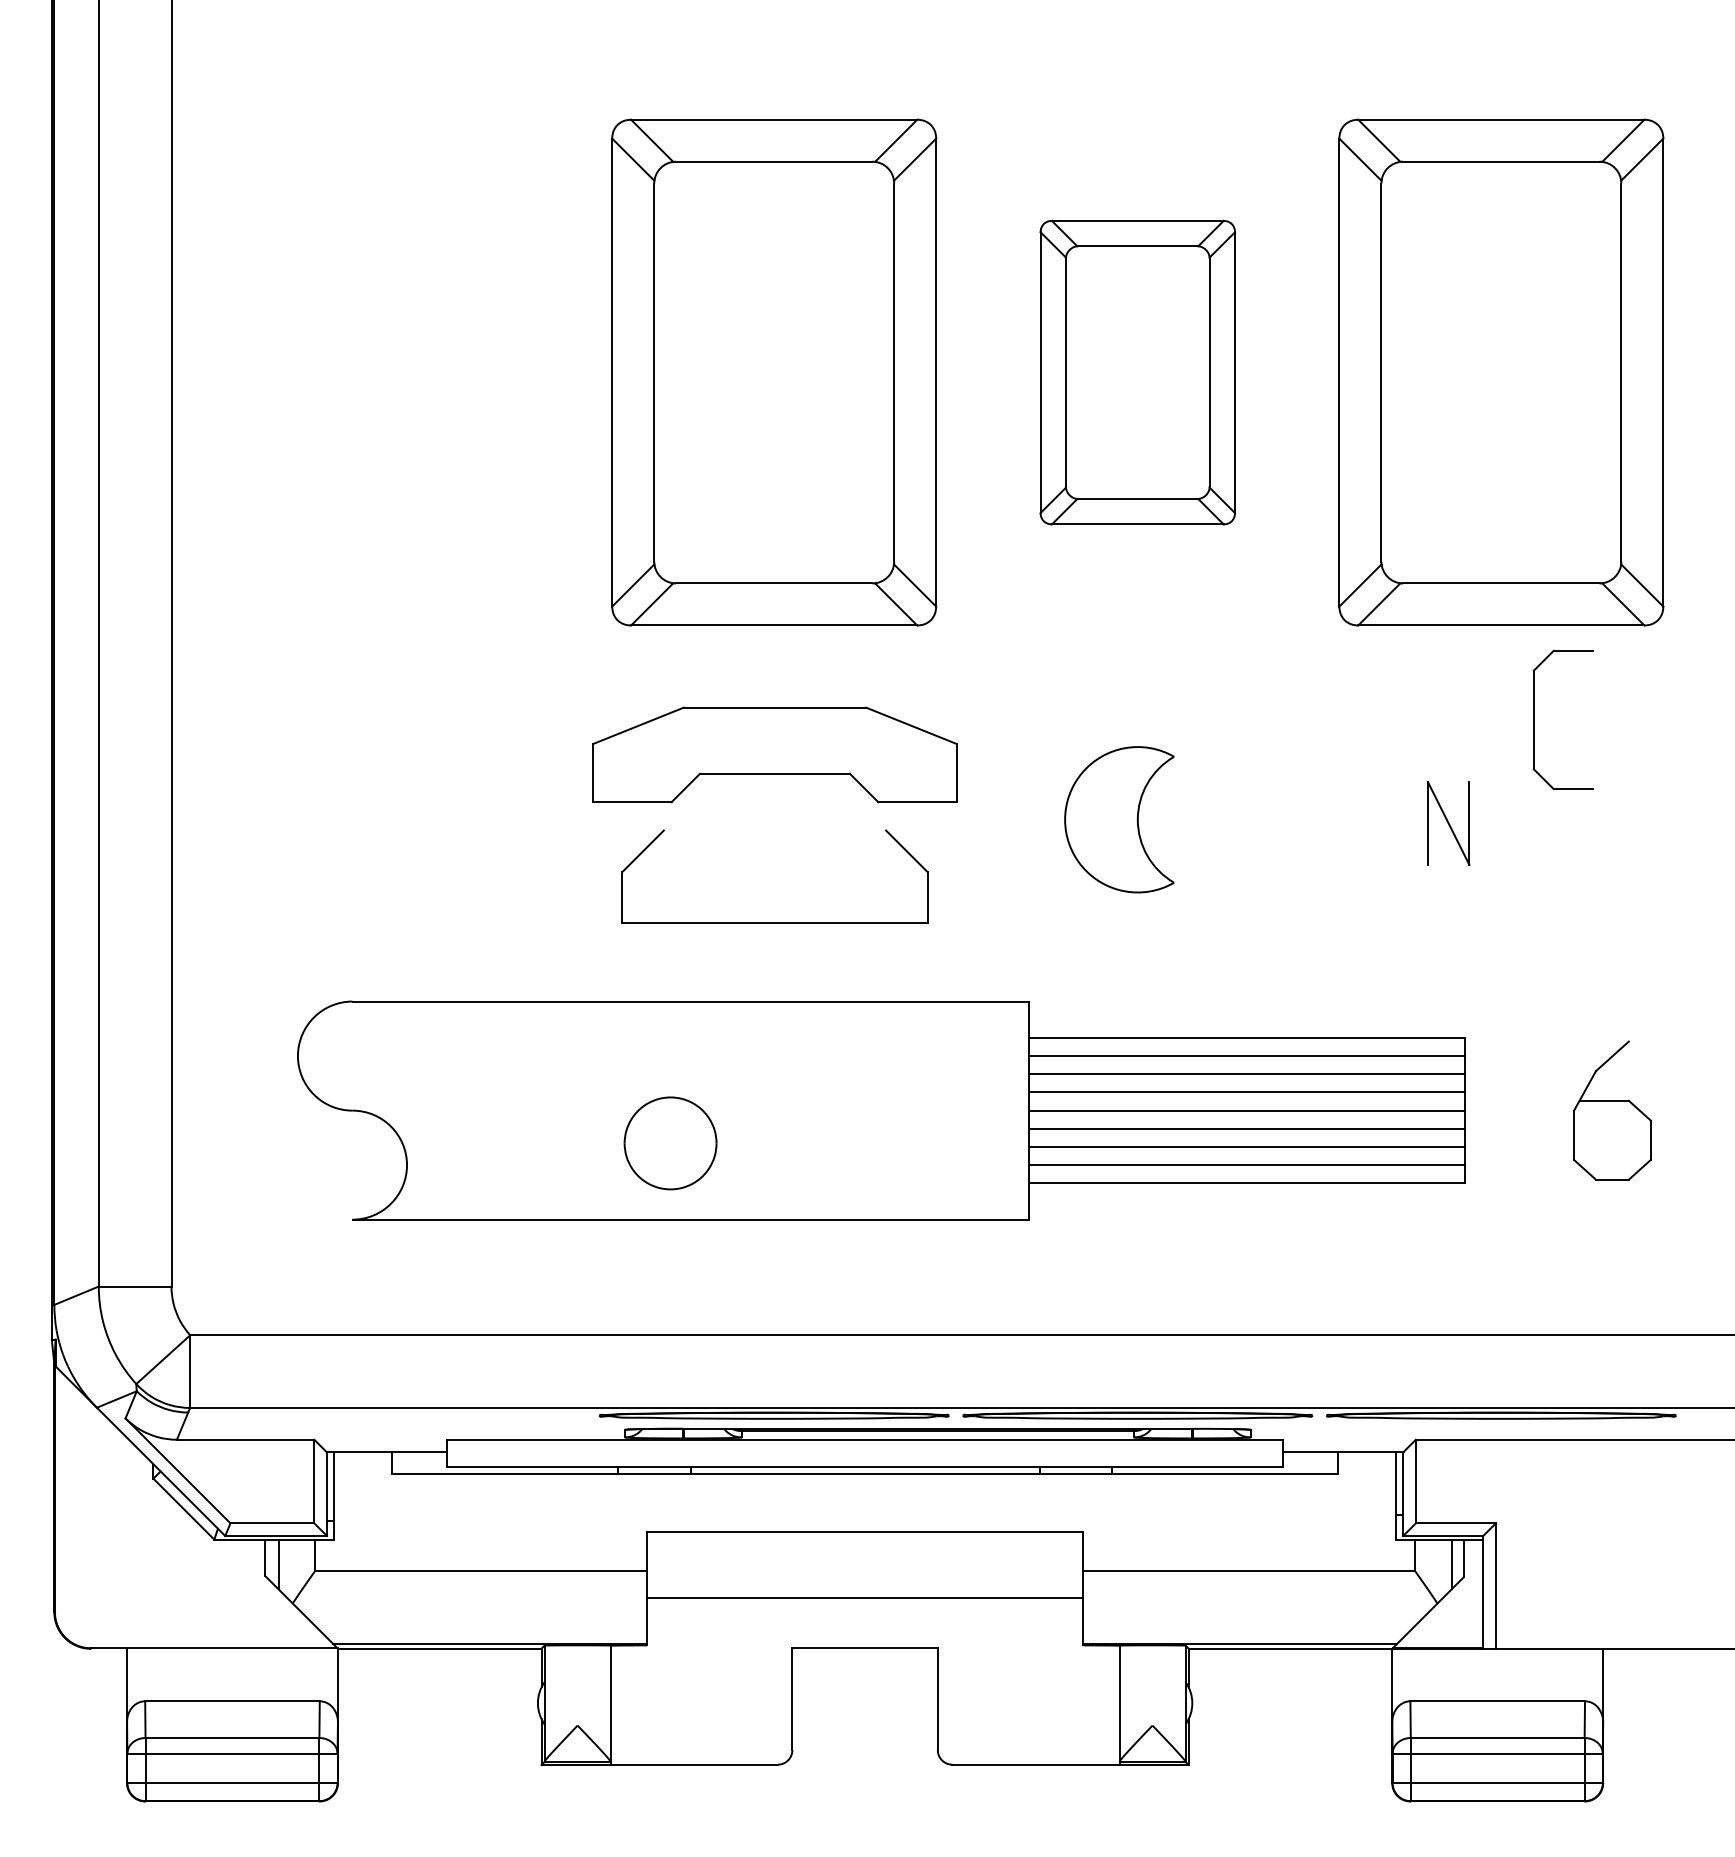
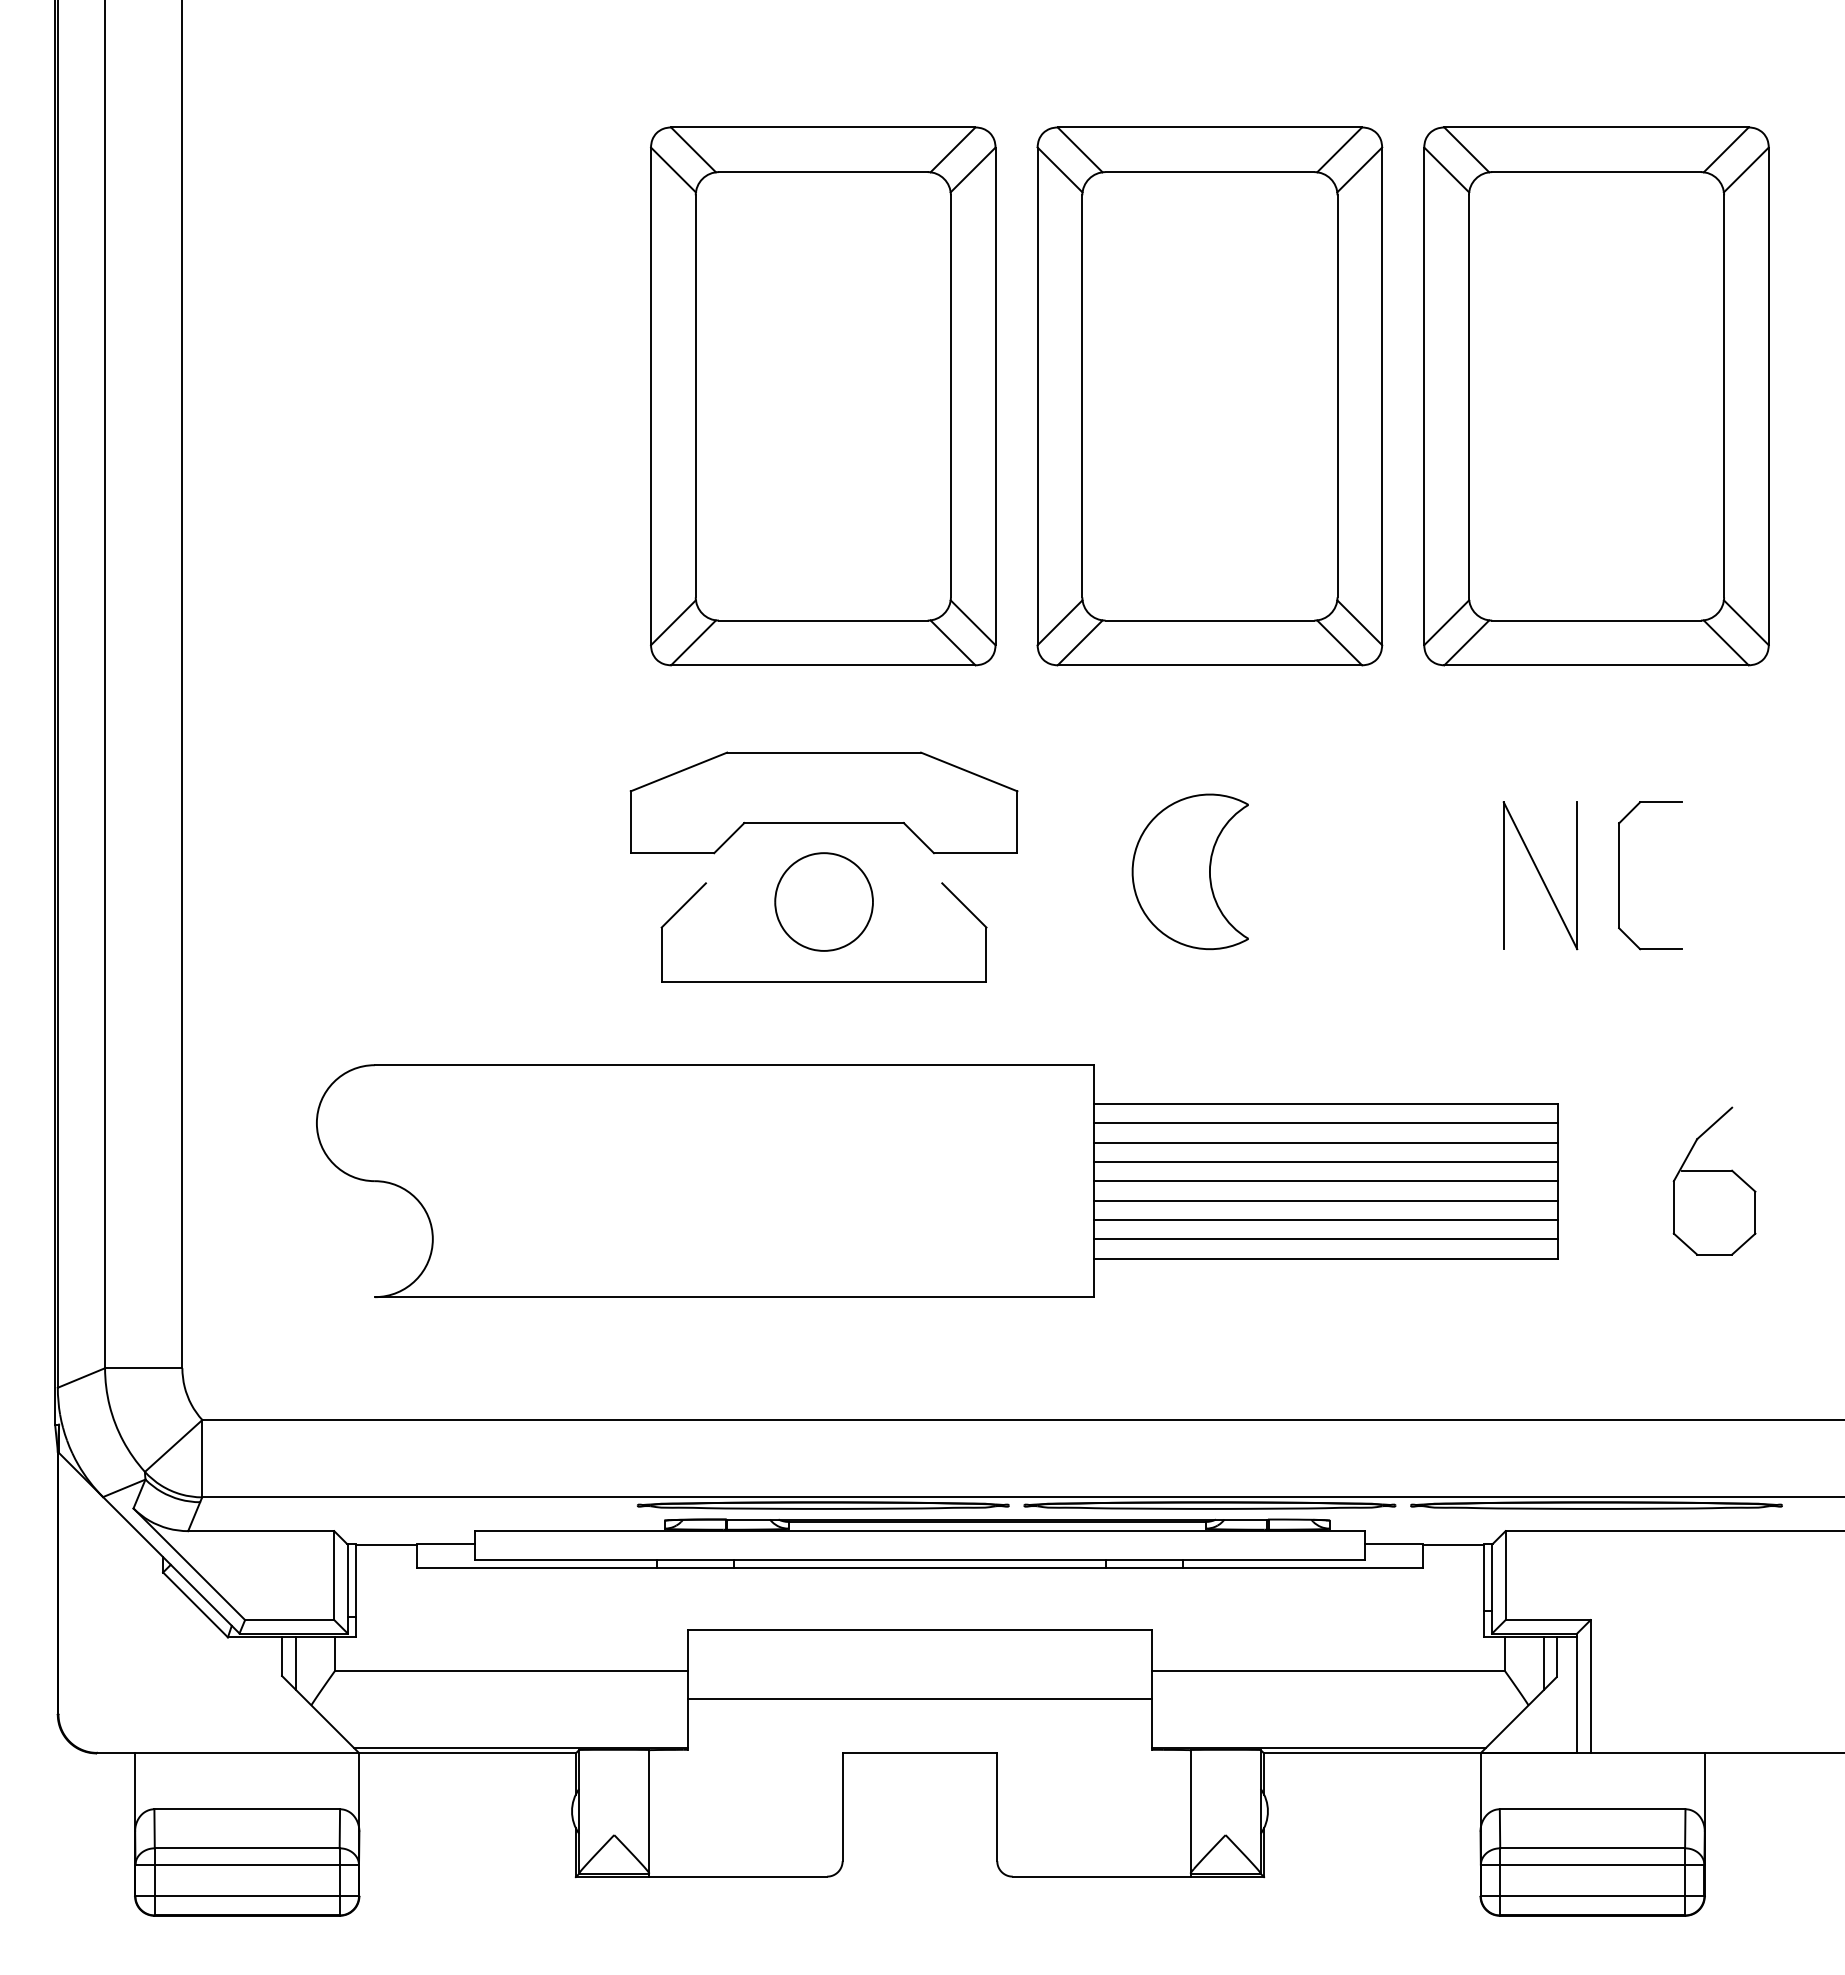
part: (1137, 372) -> (1209, 396), size x1.67
part: (1534, 719) -> (1619, 875), moved
part: (1448, 823) -> (1540, 875), size x1.67
part: (670, 1142) -> (823, 901), moved

